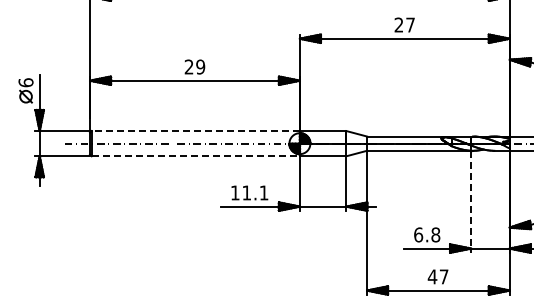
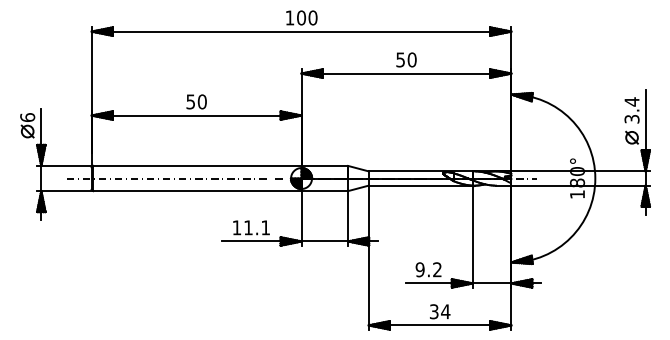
text: (404, 24) -> (406, 59), 27 -> 50
text: (194, 66) -> (196, 101), 29 -> 50
line: (194, 130) -> (196, 165), dashed -> solid
line: (195, 156) -> (197, 191), dashed -> solid
line: (470, 201) -> (472, 236), dashed -> solid
text: (426, 234) -> (428, 269), 6.8 -> 9.2
text: (437, 276) -> (439, 311), 47 -> 34

